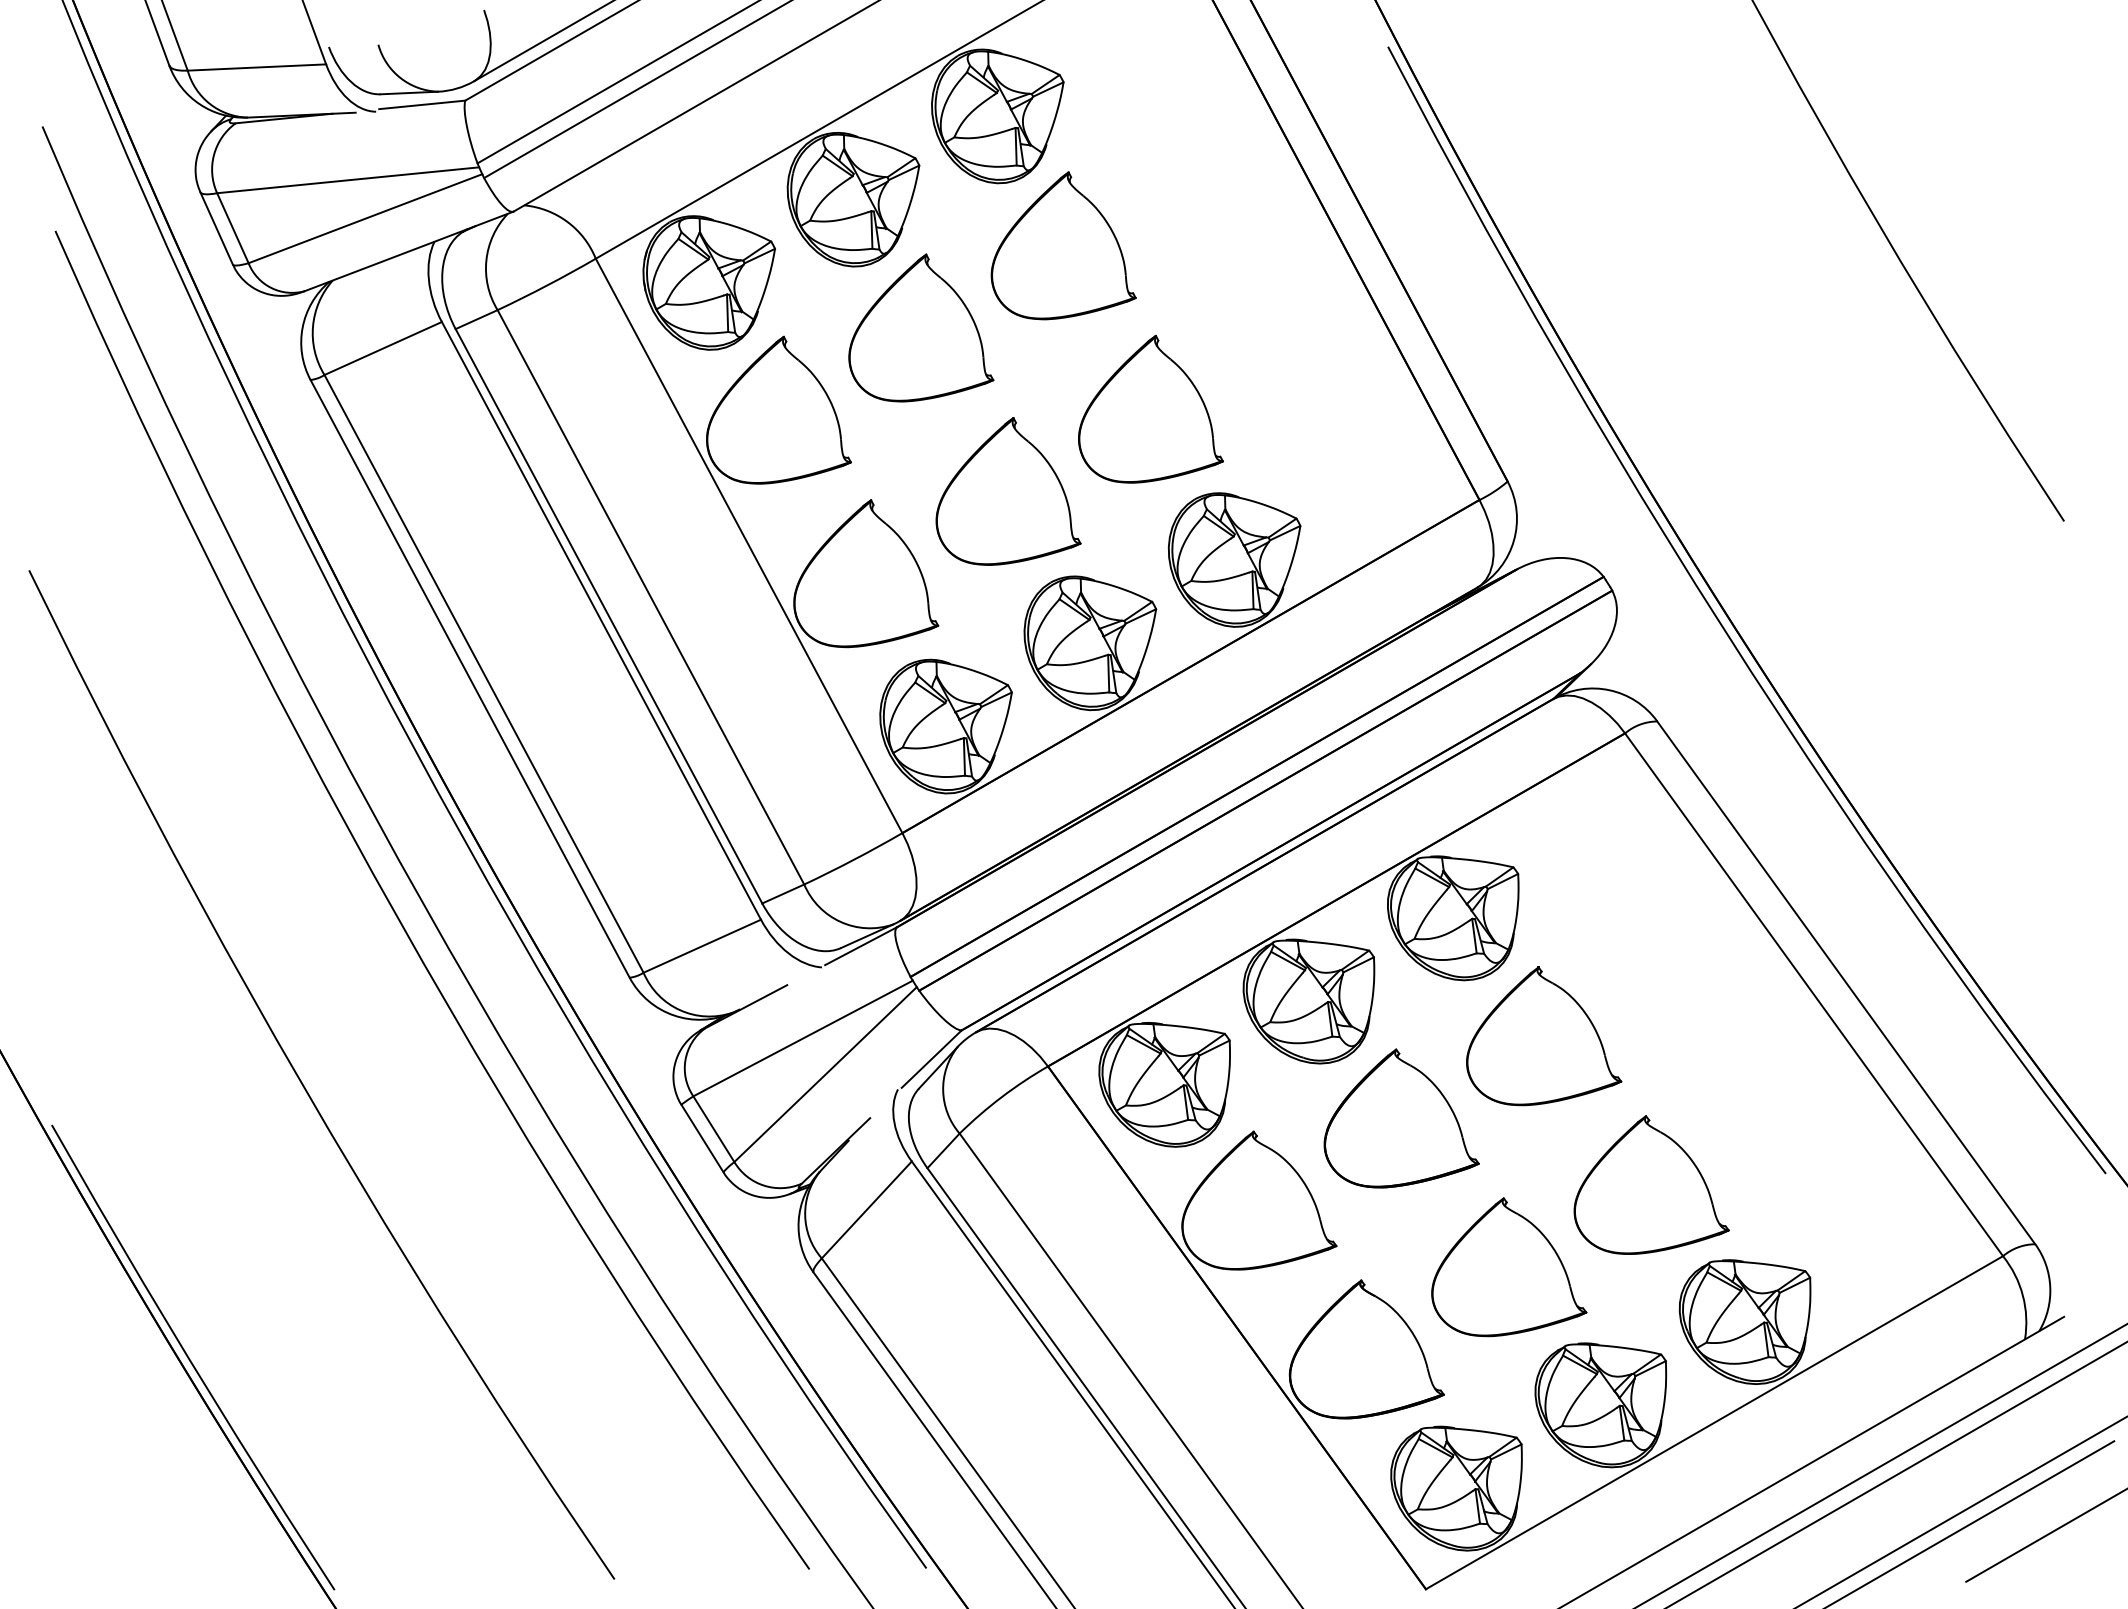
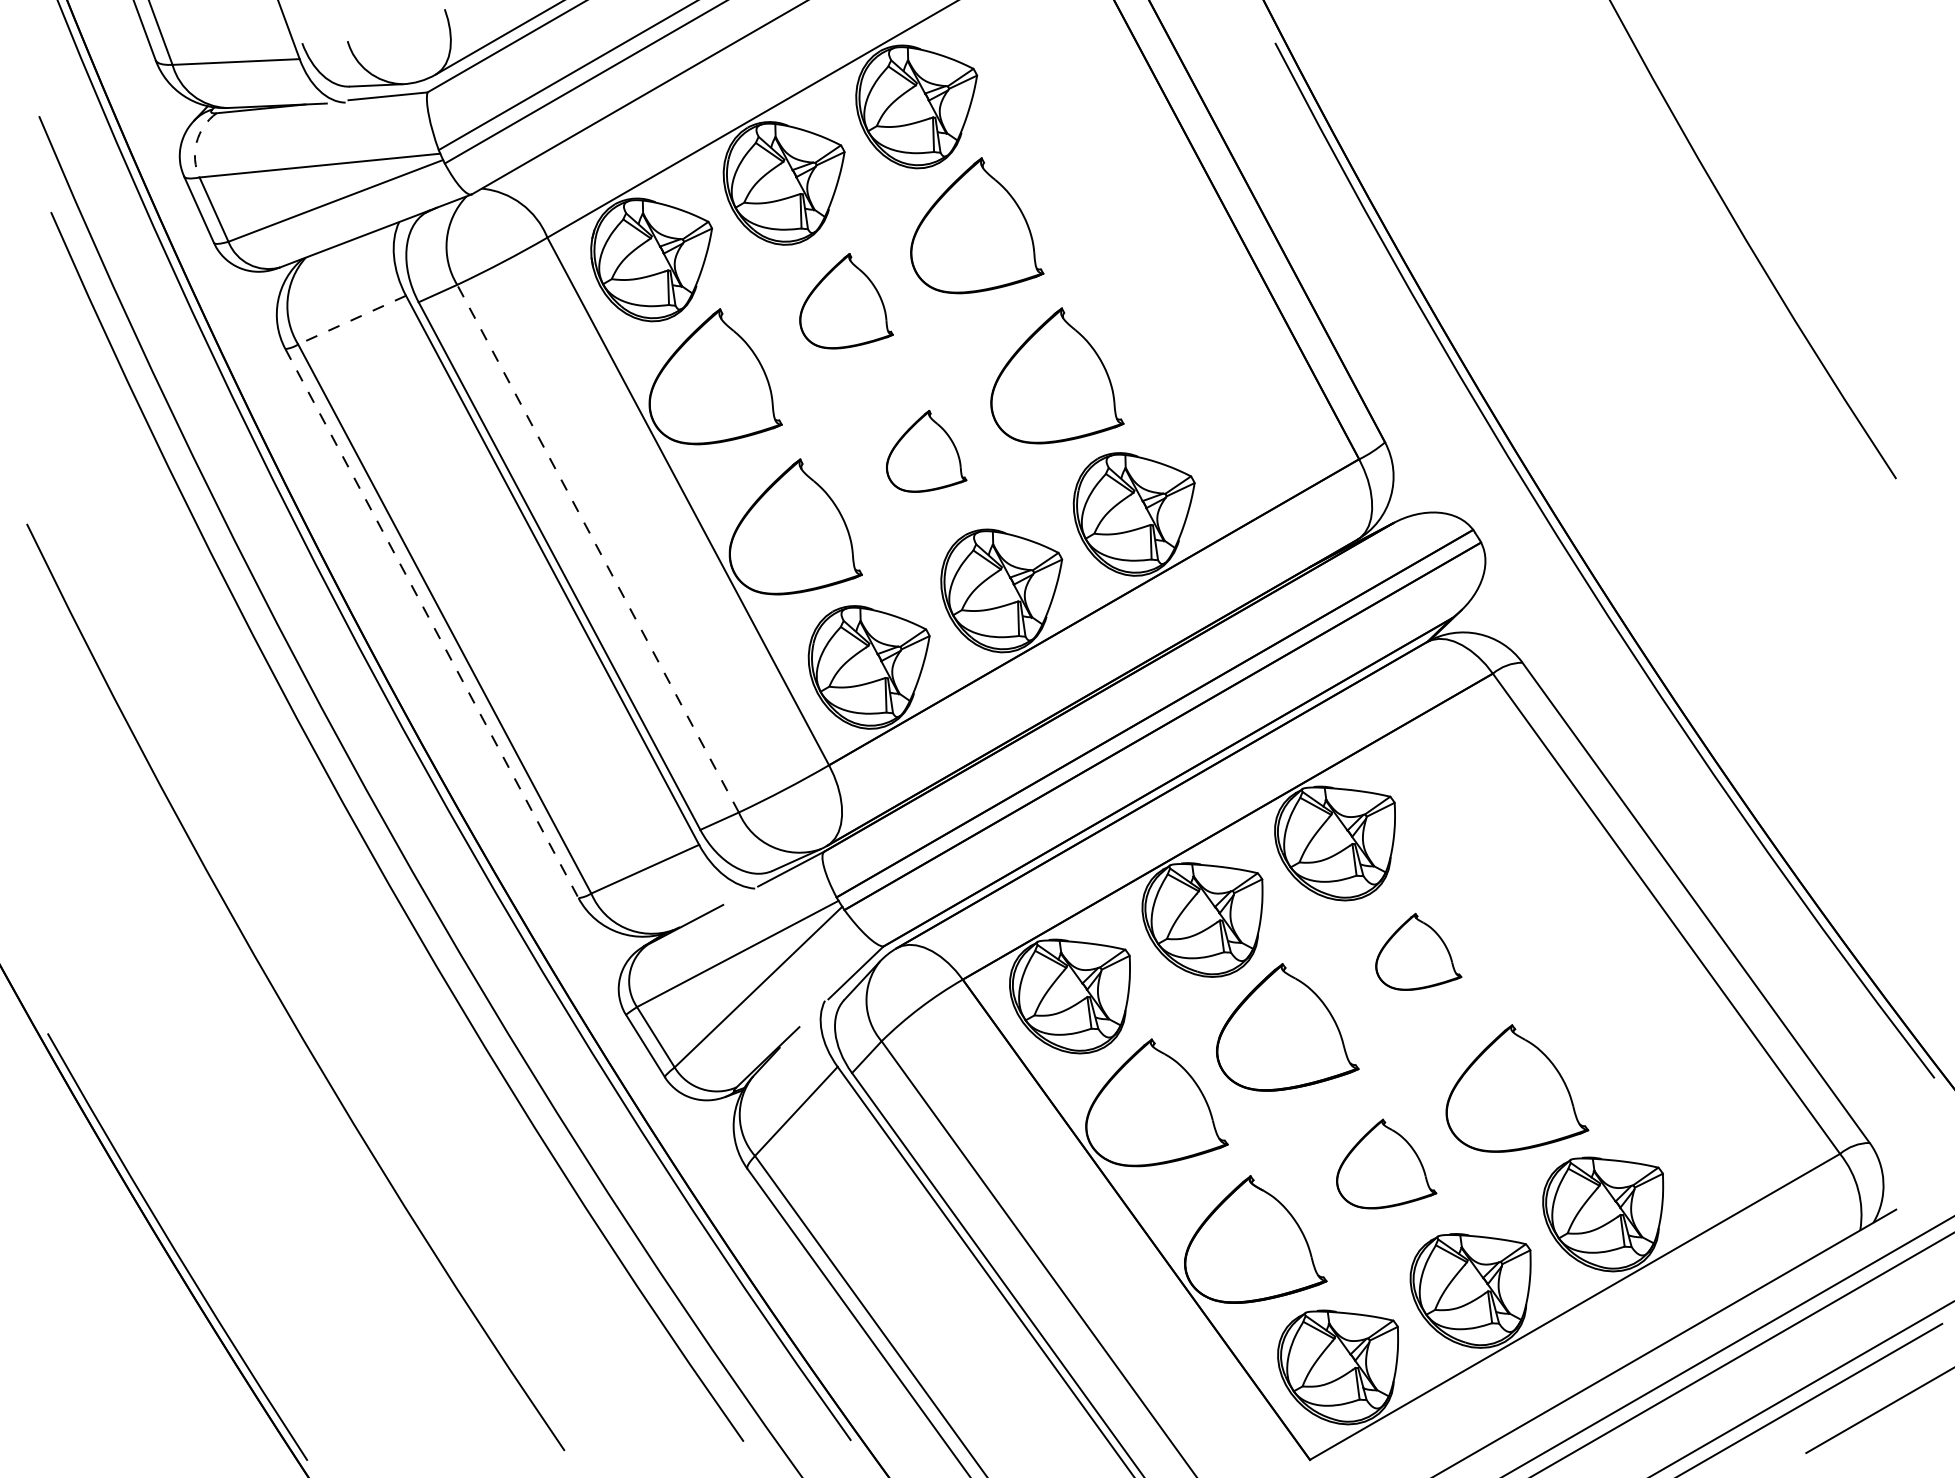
arc: (214, 154) -> (197, 141), solid -> dashed
part: (921, 327) -> (846, 300), size x0.7
line: (382, 348) -> (351, 320), solid -> dashed
part: (1008, 491) -> (926, 451), size x0.6
line: (650, 597) -> (597, 548), solid -> dashed
line: (470, 678) -> (432, 623), solid -> dashed
part: (1544, 1036) -> (1418, 952), size x0.6
part: (1509, 1267) -> (1386, 1164), size x0.7

